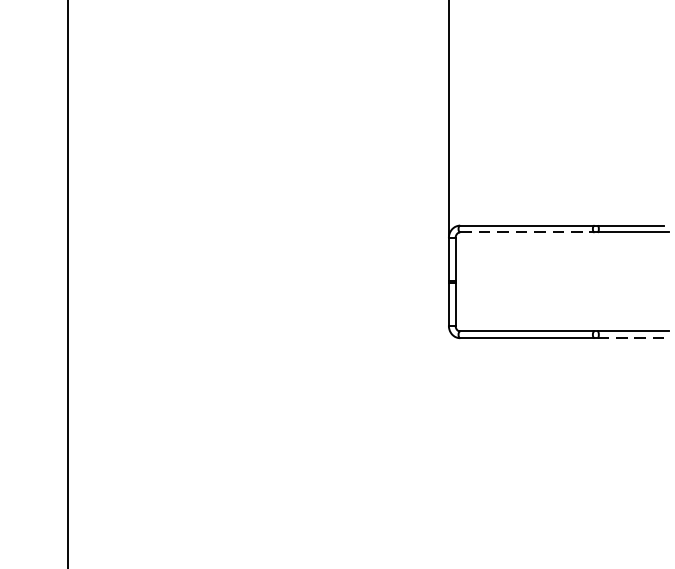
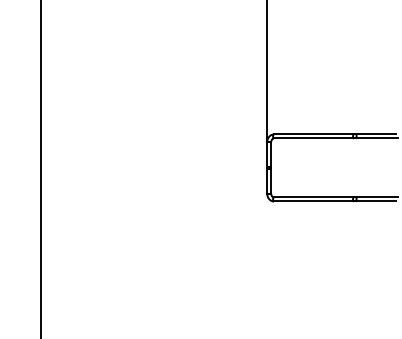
line: (528, 232) -> (314, 138), dashed -> solid
line: (630, 338) -> (375, 201), dashed -> solid

